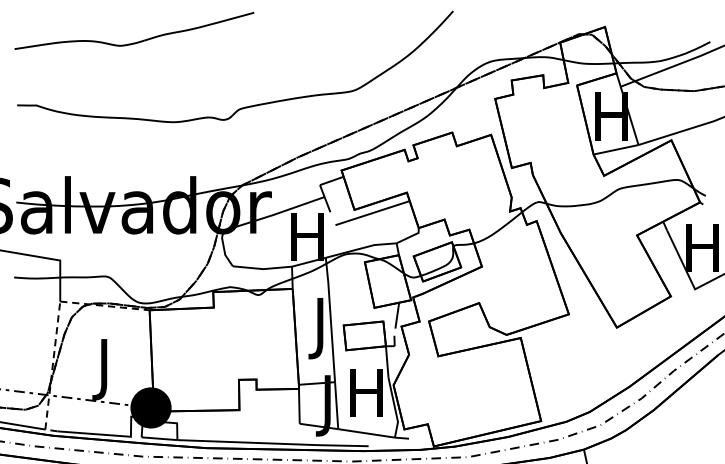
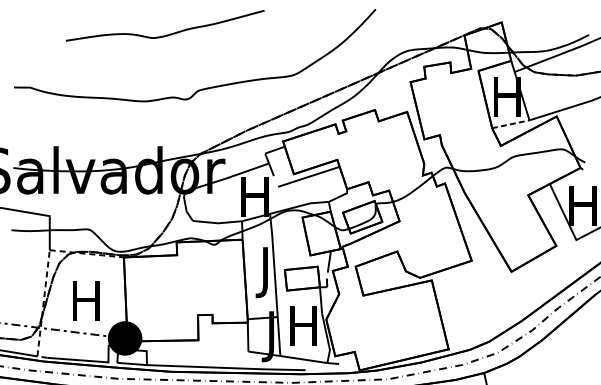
part: (137, 41) -> (167, 34), moved
line: (616, 149) -> (511, 124), solid -> dashed
text: (104, 369) -> (86, 306), J -> H

